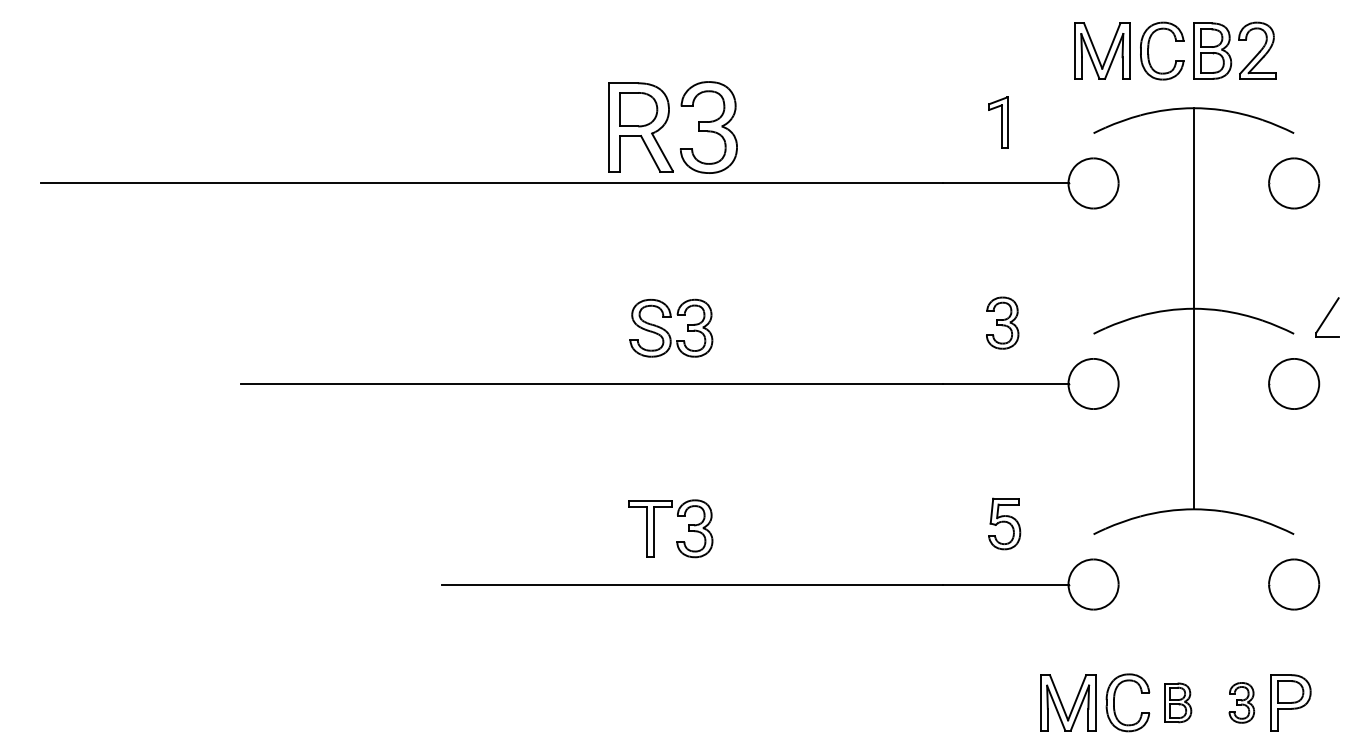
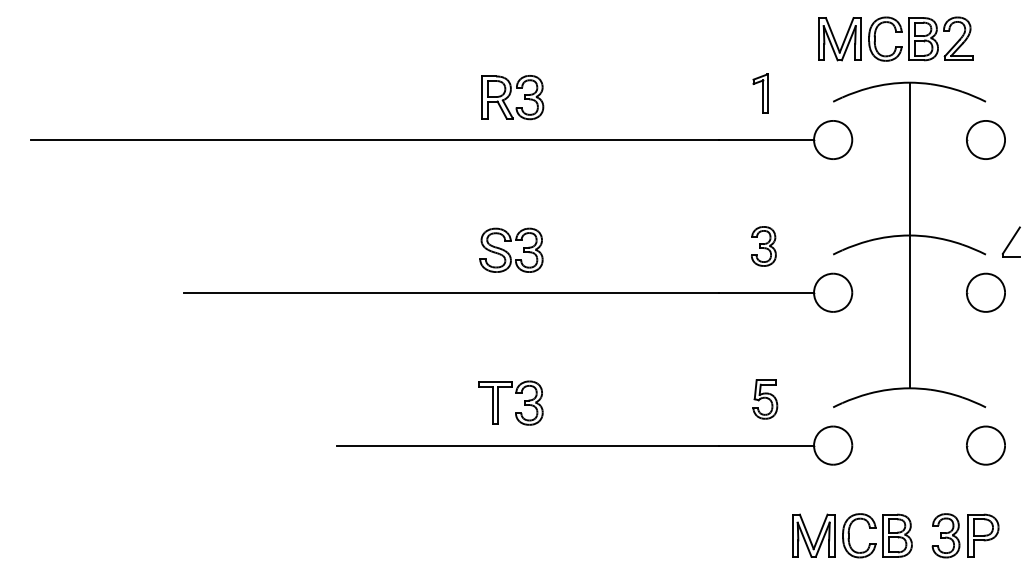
part: (673, 127) -> (513, 97), size x0.62
part: (1177, 702) -> (897, 535), size x1.43
part: (1241, 702) -> (945, 535), size x1.43

